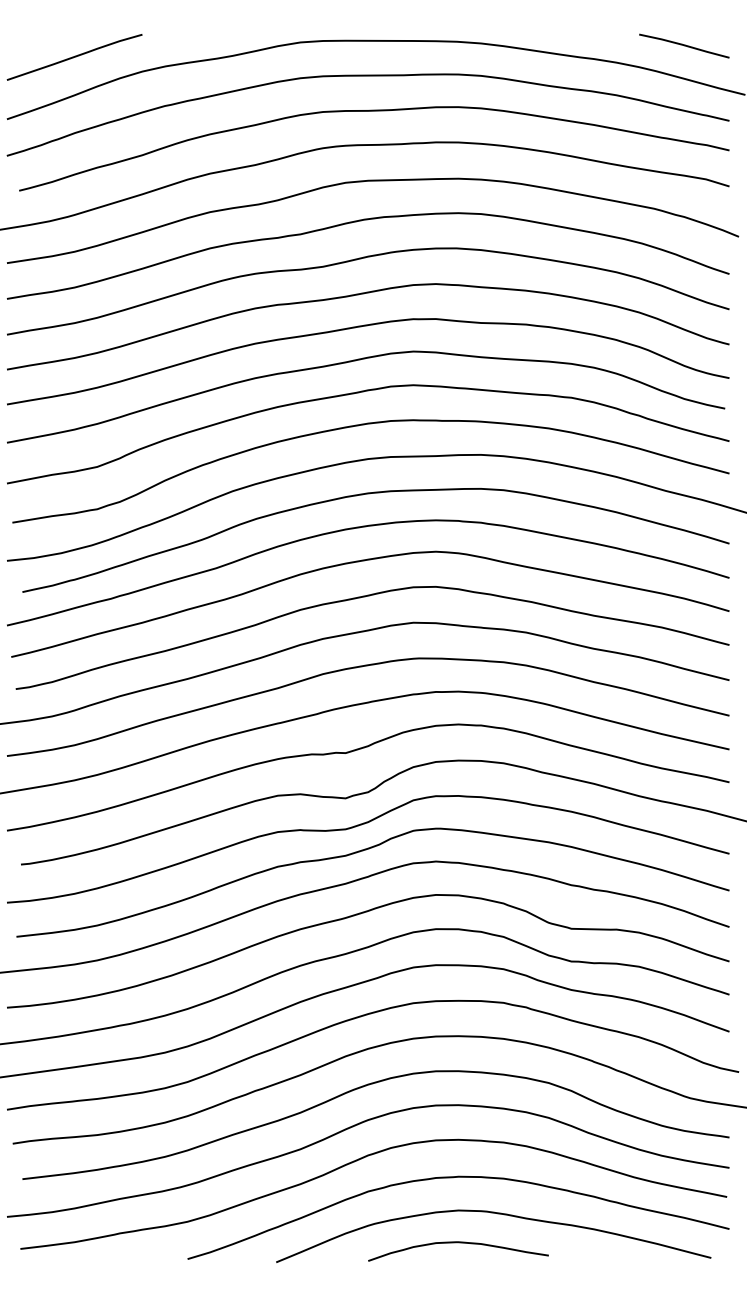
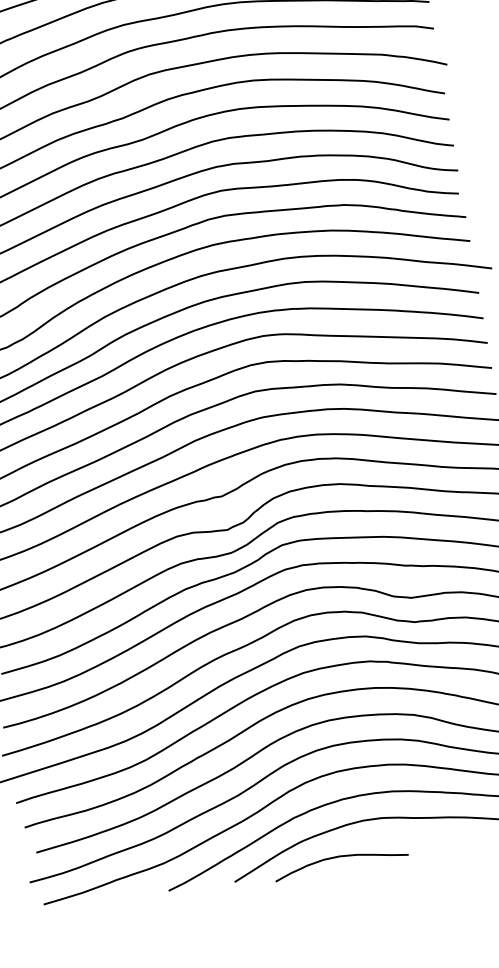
curve: (458, 1243) -> (340, 857), moved

